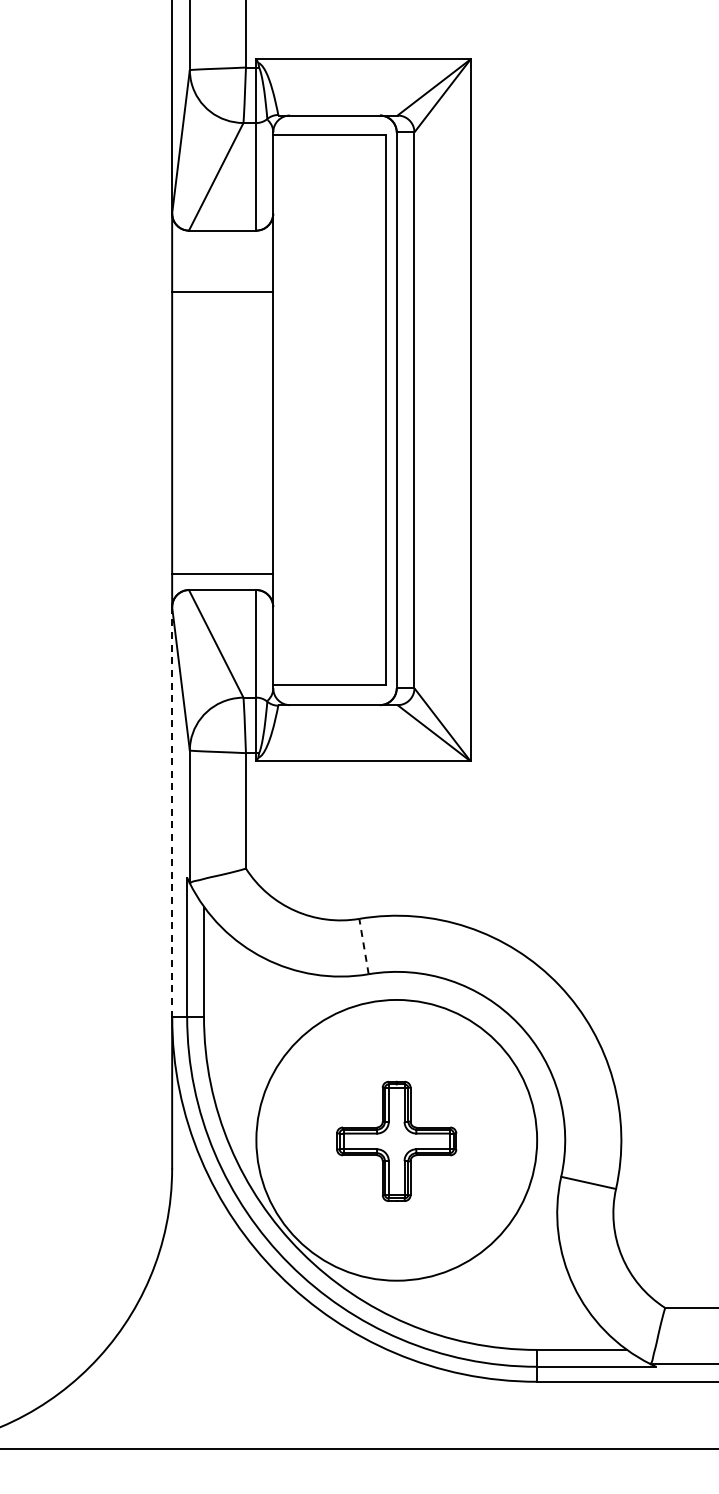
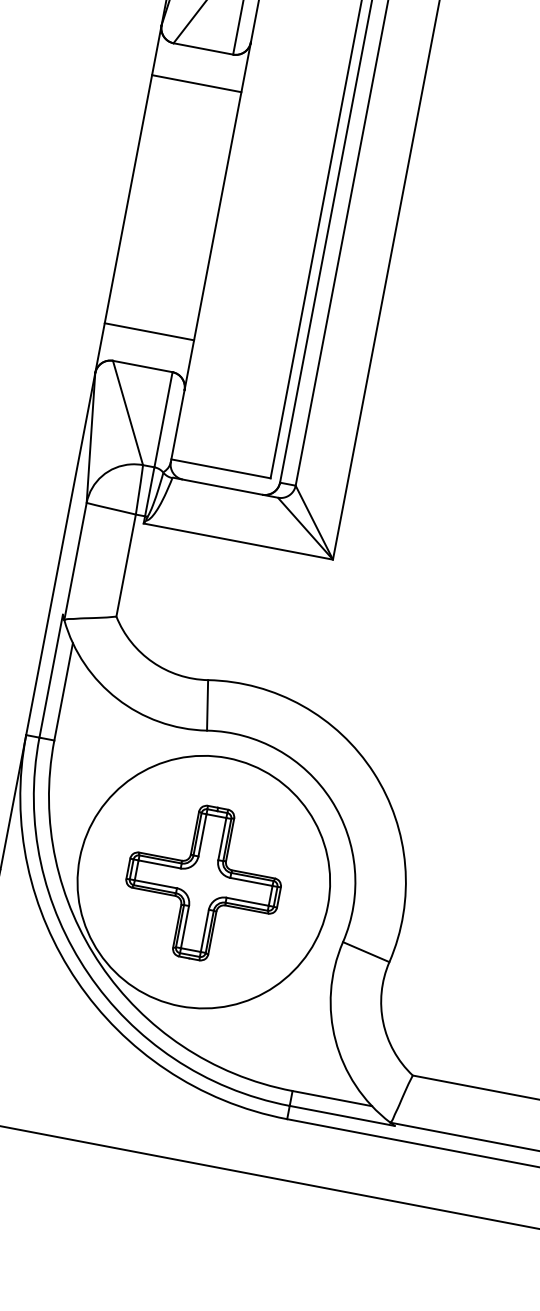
line: (222, 291) -> (196, 83), moved
line: (222, 573) -> (149, 331), moved
line: (172, 811) -> (61, 553), dashed -> solid
line: (363, 946) -> (207, 705), dashed -> solid
part: (396, 1141) -> (203, 883), size x1.43

